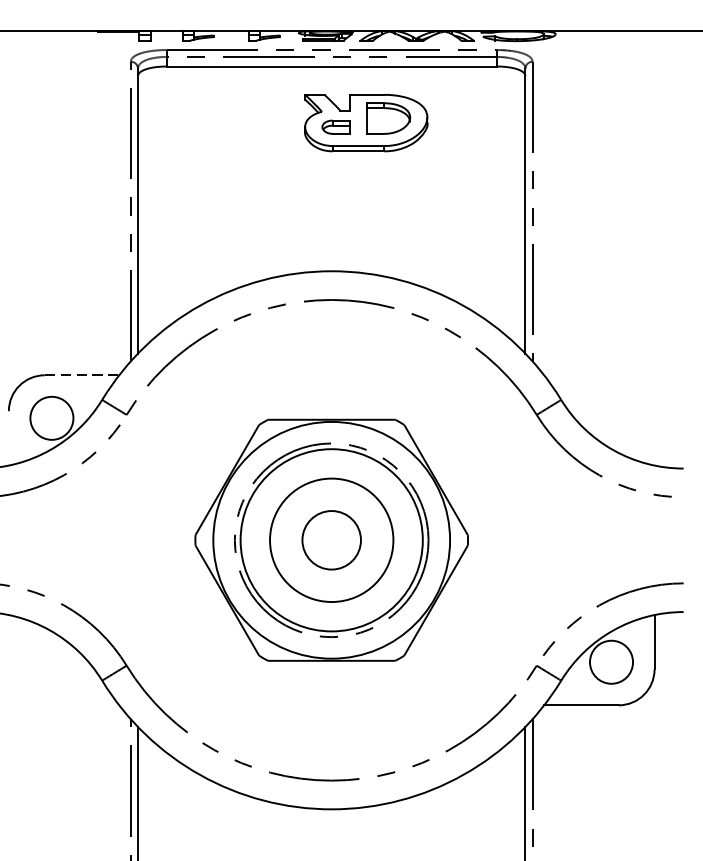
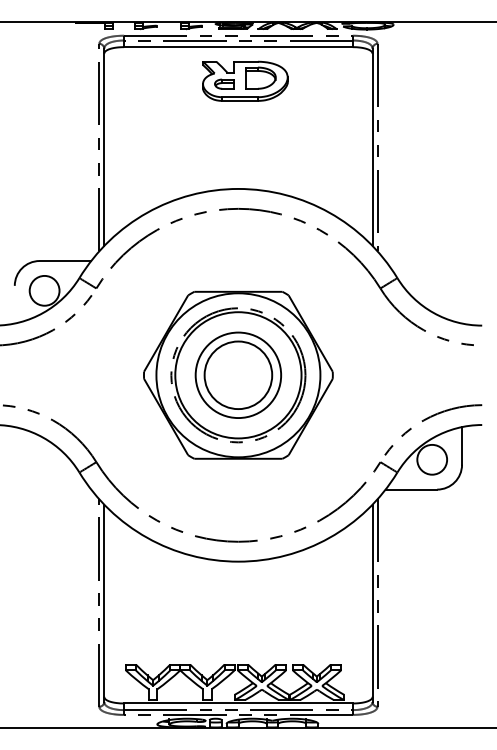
part: (366, 121) -> (245, 80), moved
line: (82, 375) -> (65, 261), dashed -> solid
circle: (331, 540) -> (238, 375), size x1.67

